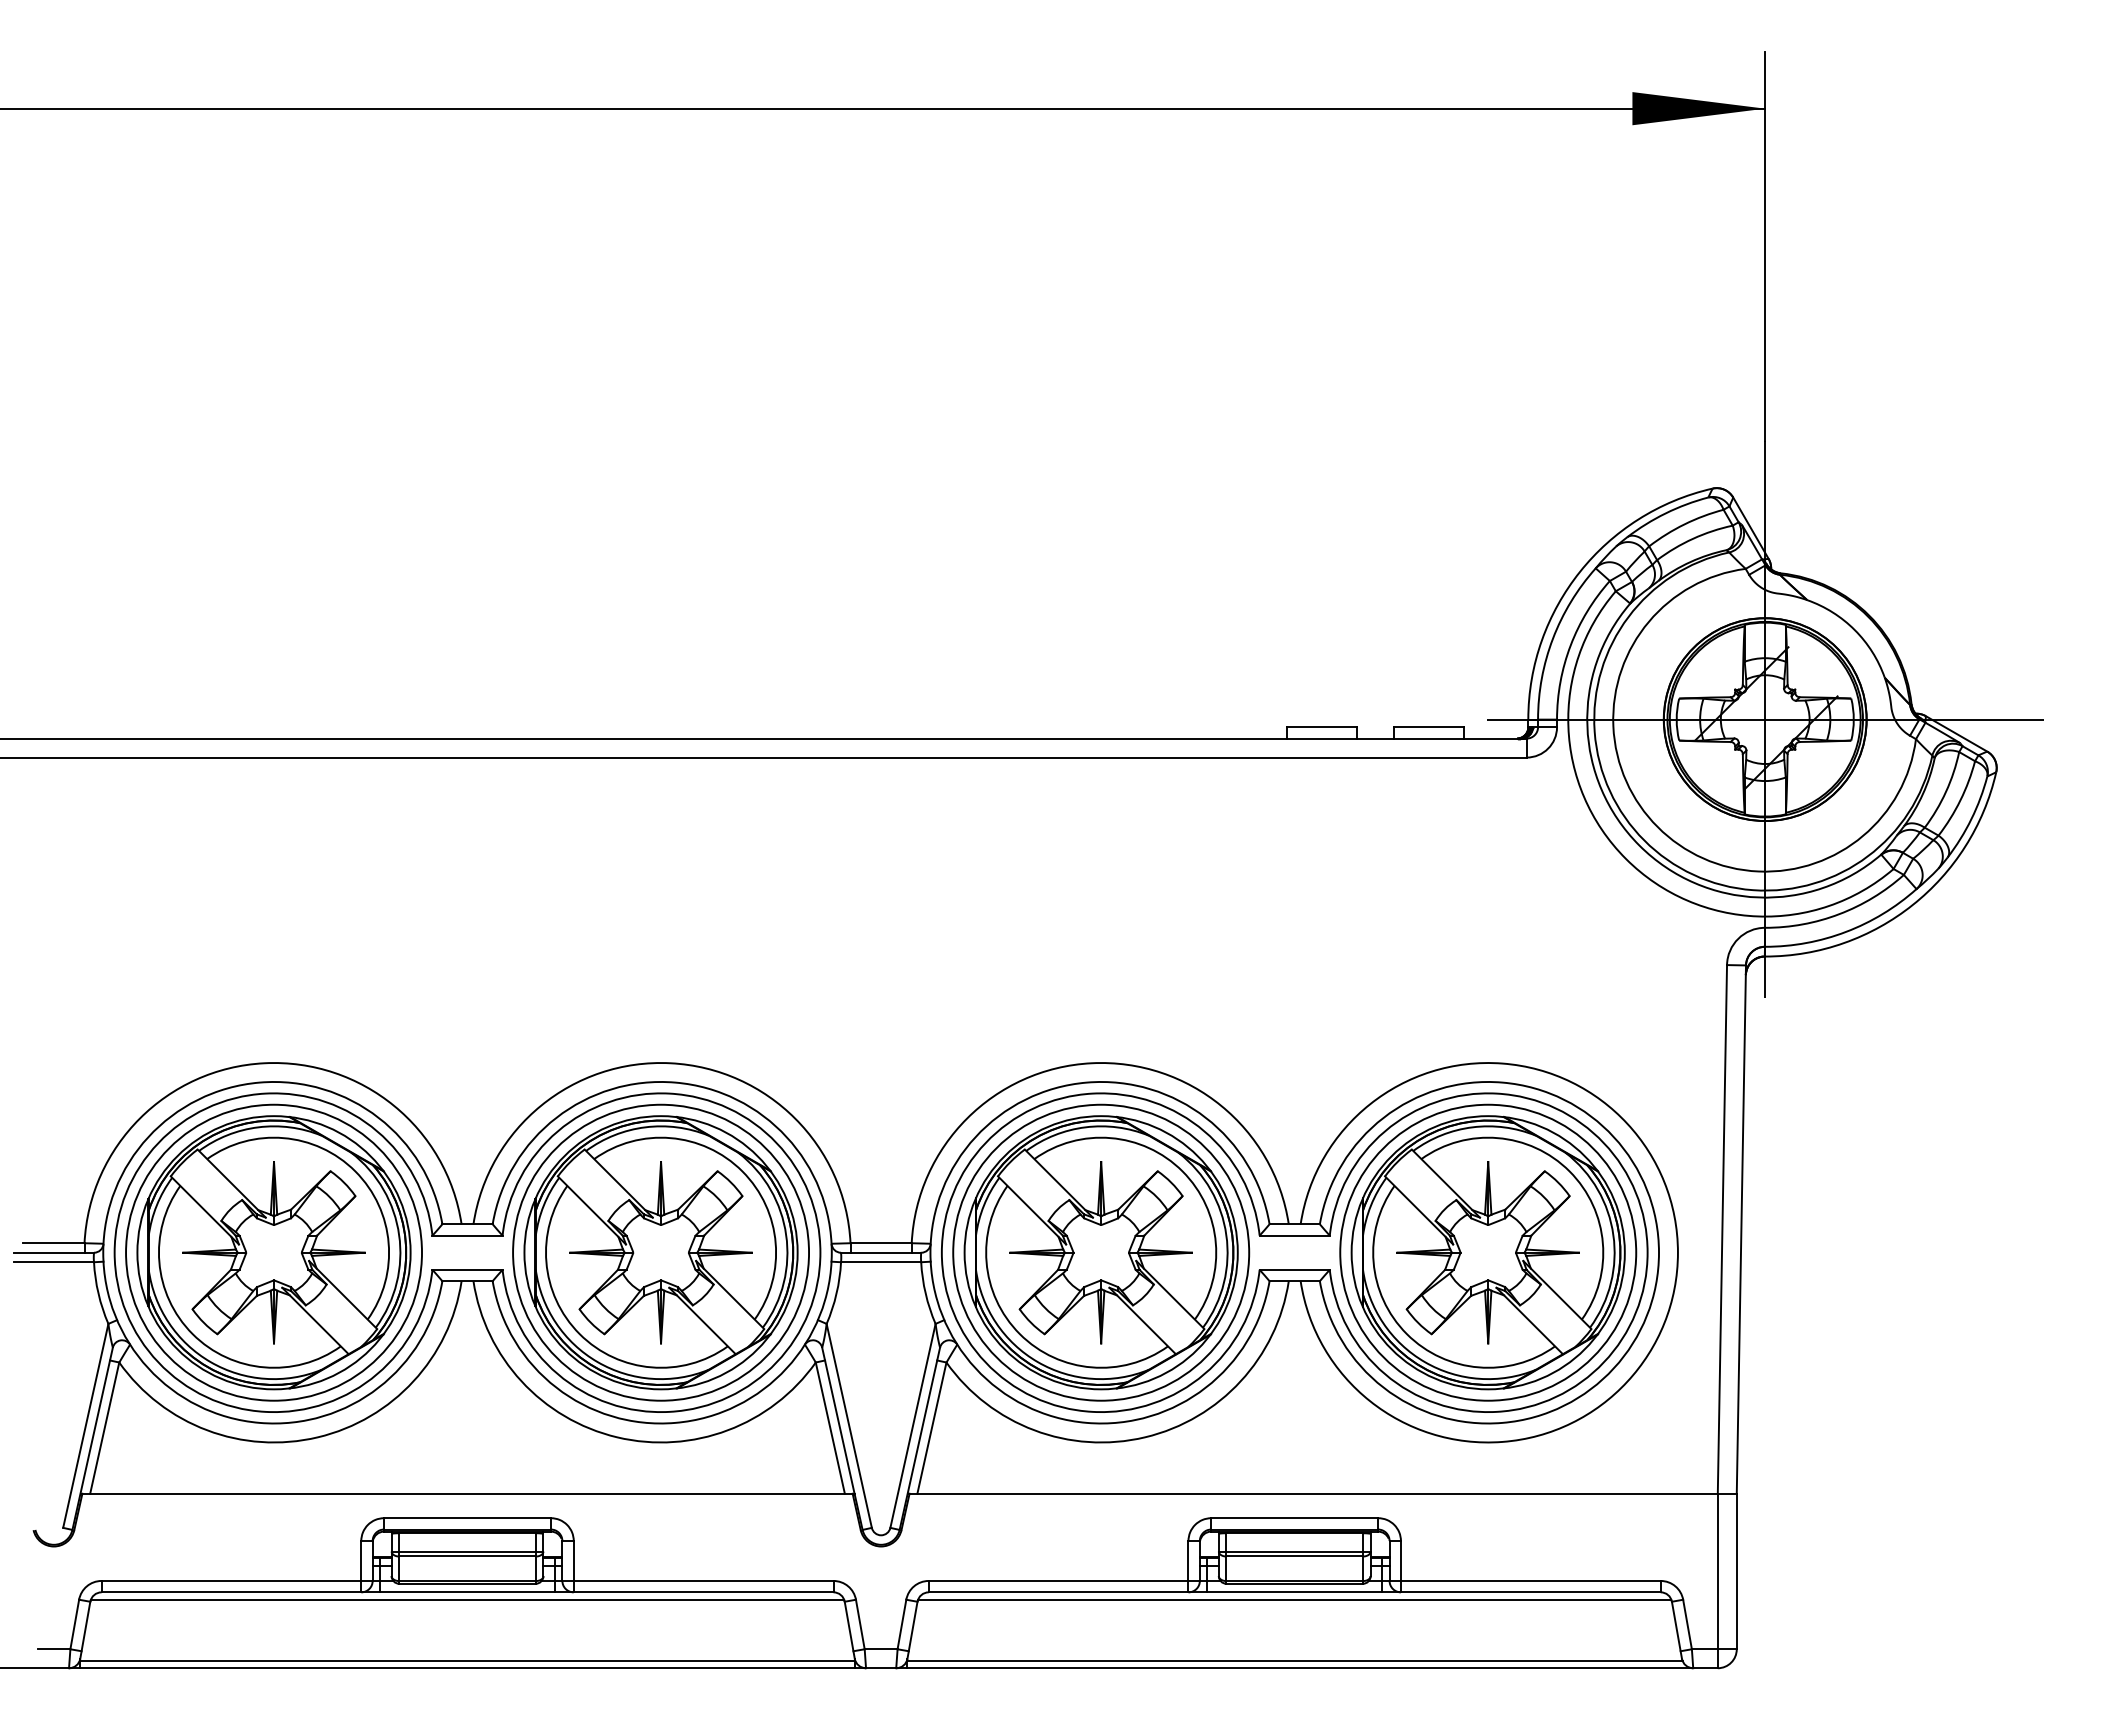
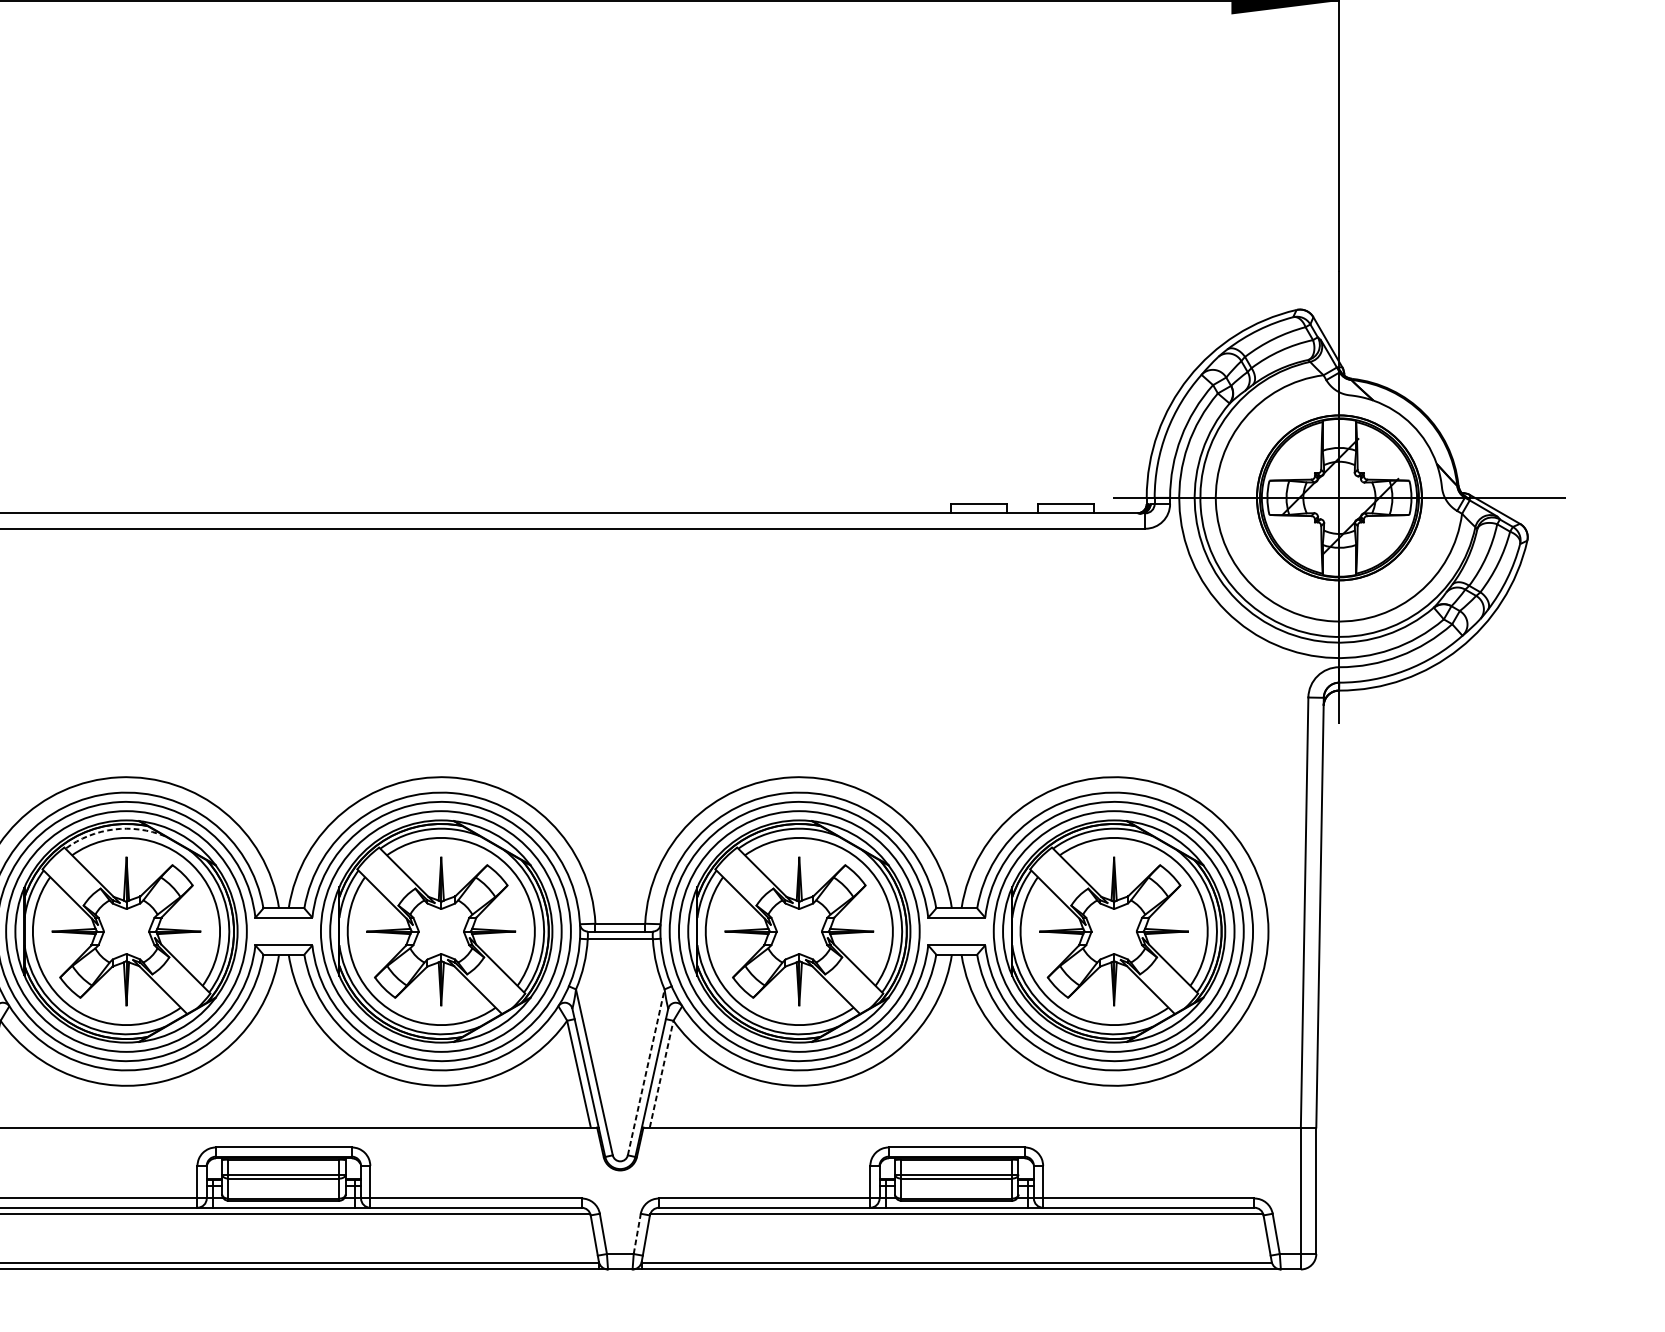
arc: (258, 1127) -> (113, 829), solid -> dashed
line: (913, 1425) -> (646, 1072), solid -> dashed
line: (932, 1427) -> (662, 1073), solid -> dashed
line: (902, 1624) -> (637, 1233), solid -> dashed

